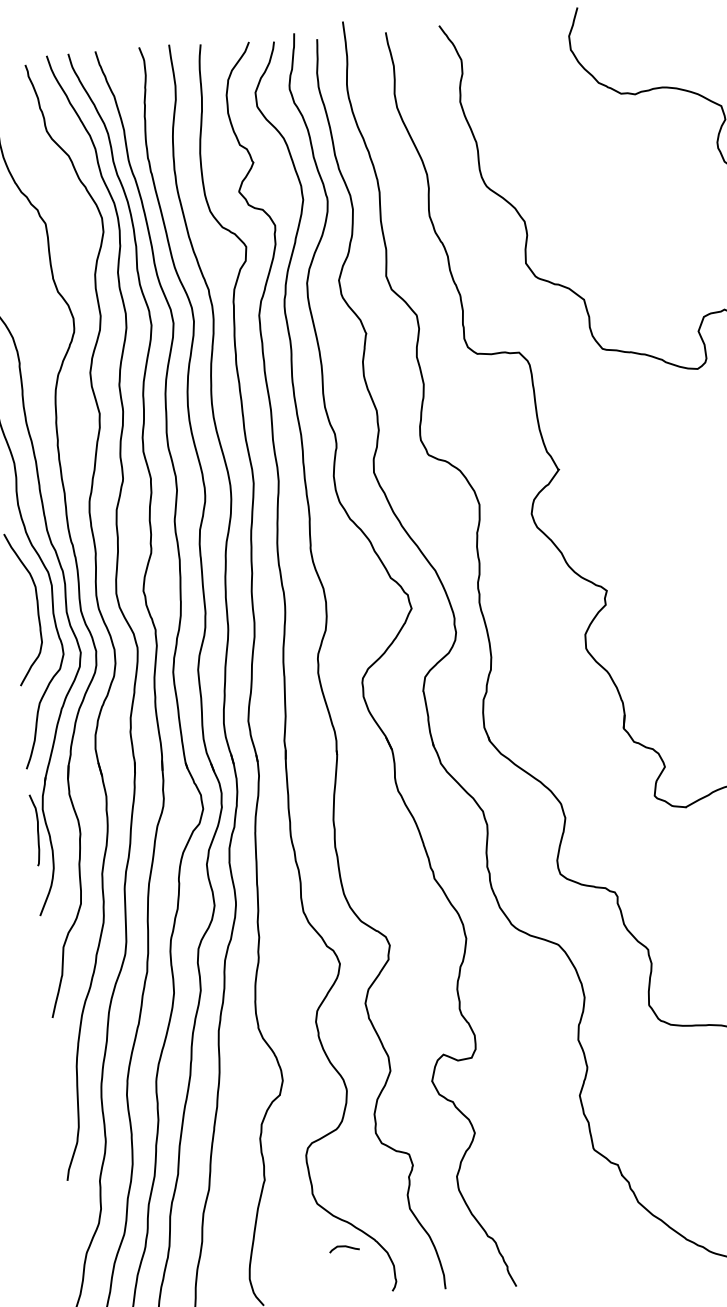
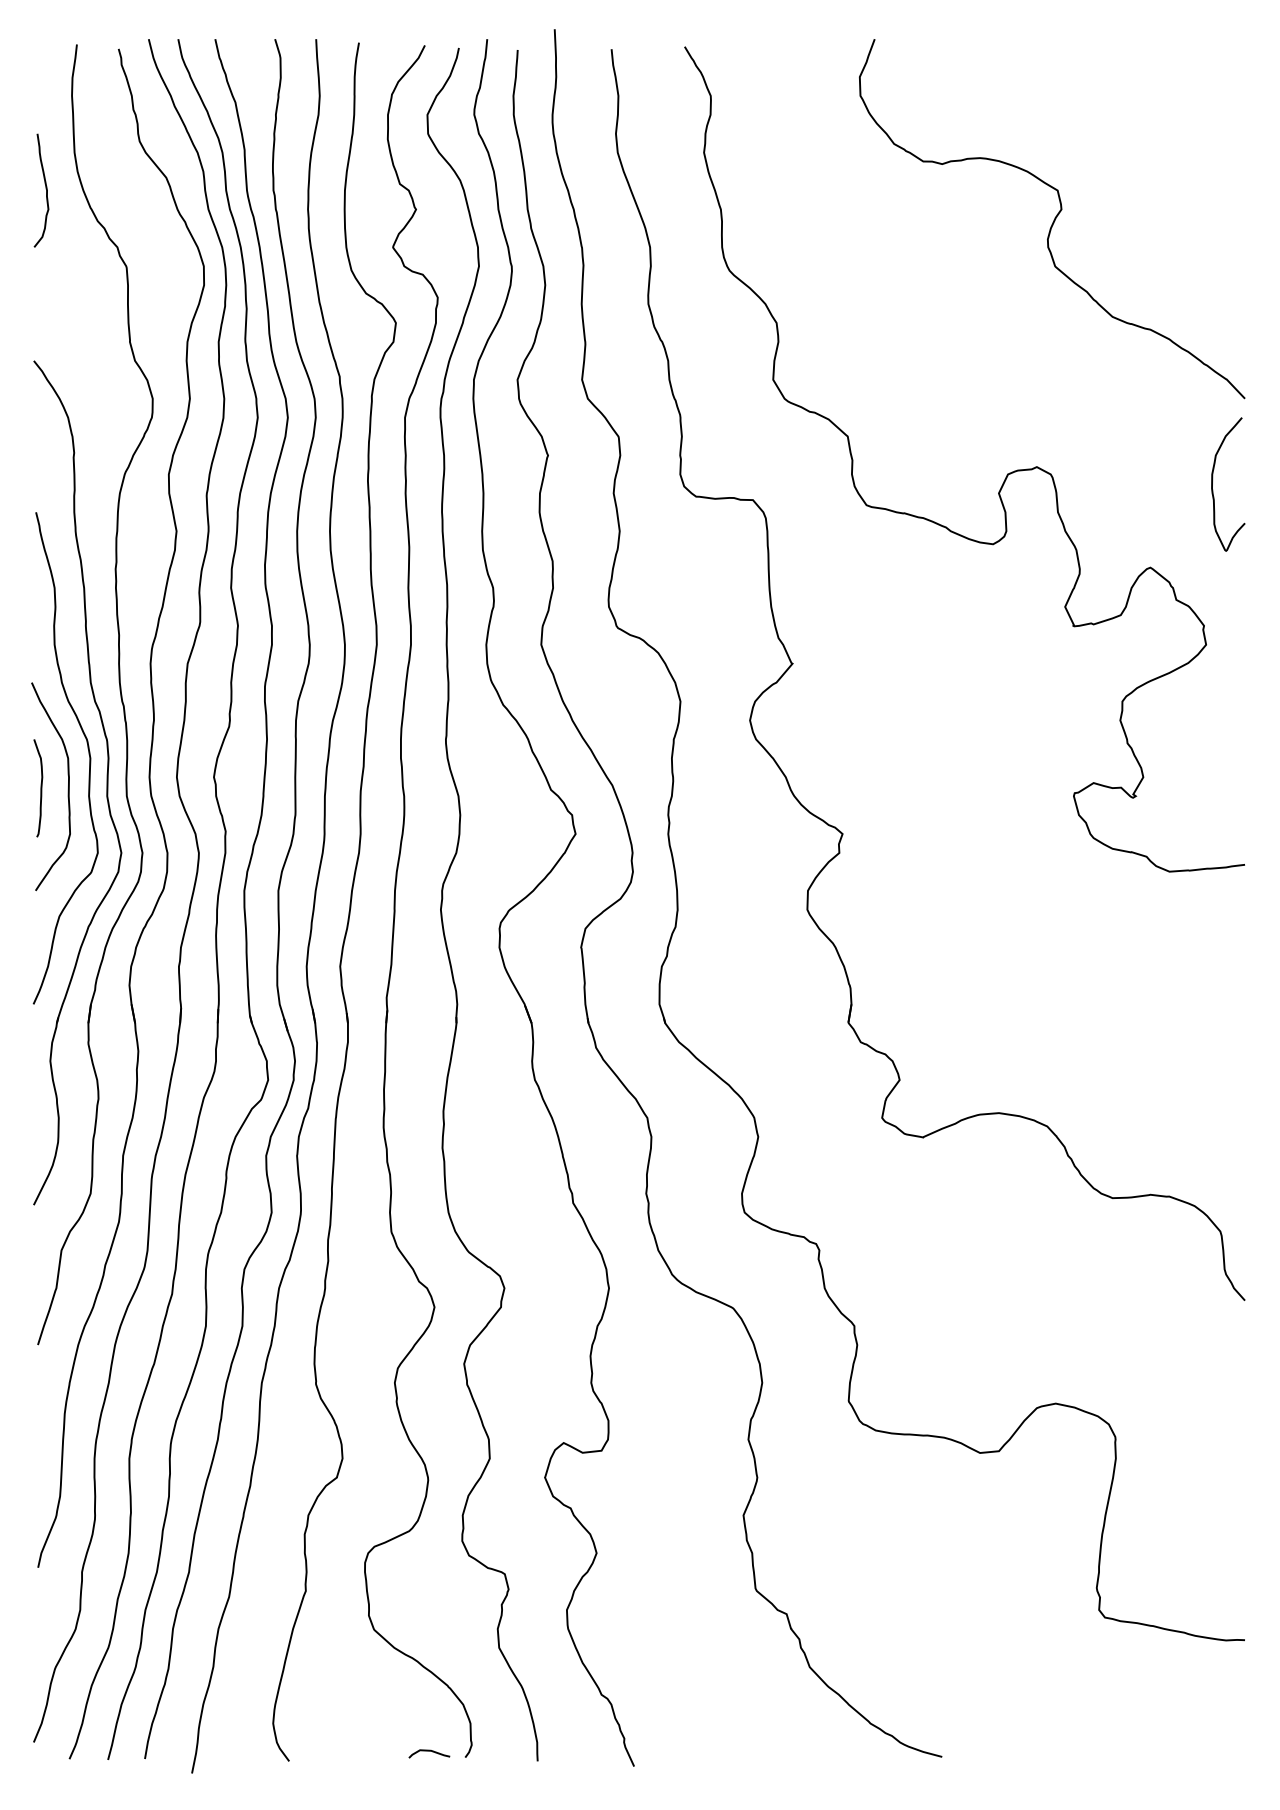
curve: (37, 830) -> (40, 788), moved
curve: (344, 1246) -> (429, 1751), moved

